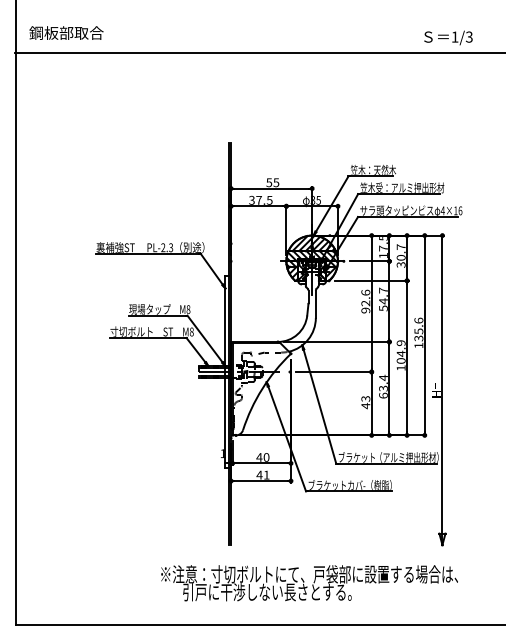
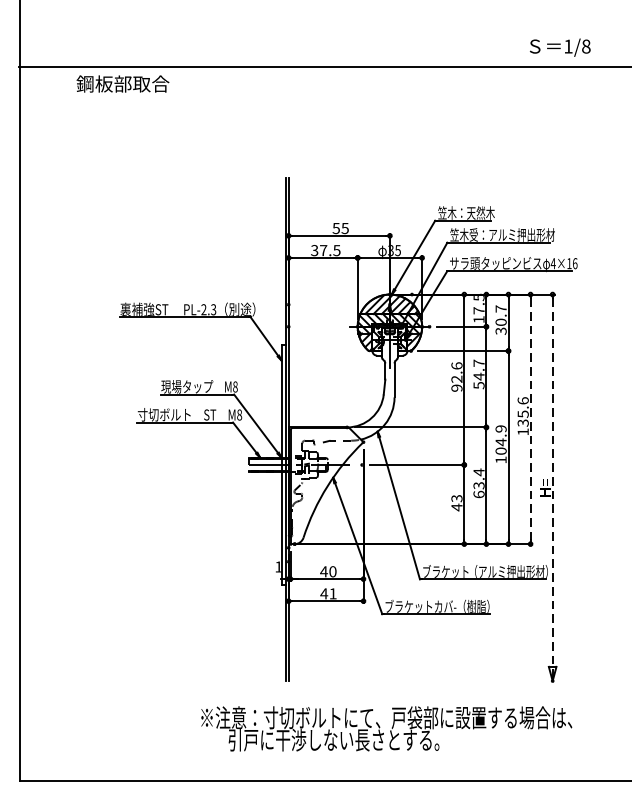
text: (66, 32) -> (122, 83), moved
text: (468, 36) -> (585, 45), 1/3 -> 1/8
line: (424, 335) -> (530, 419), solid -> dashed
line: (442, 392) -> (552, 490), solid -> dashed

